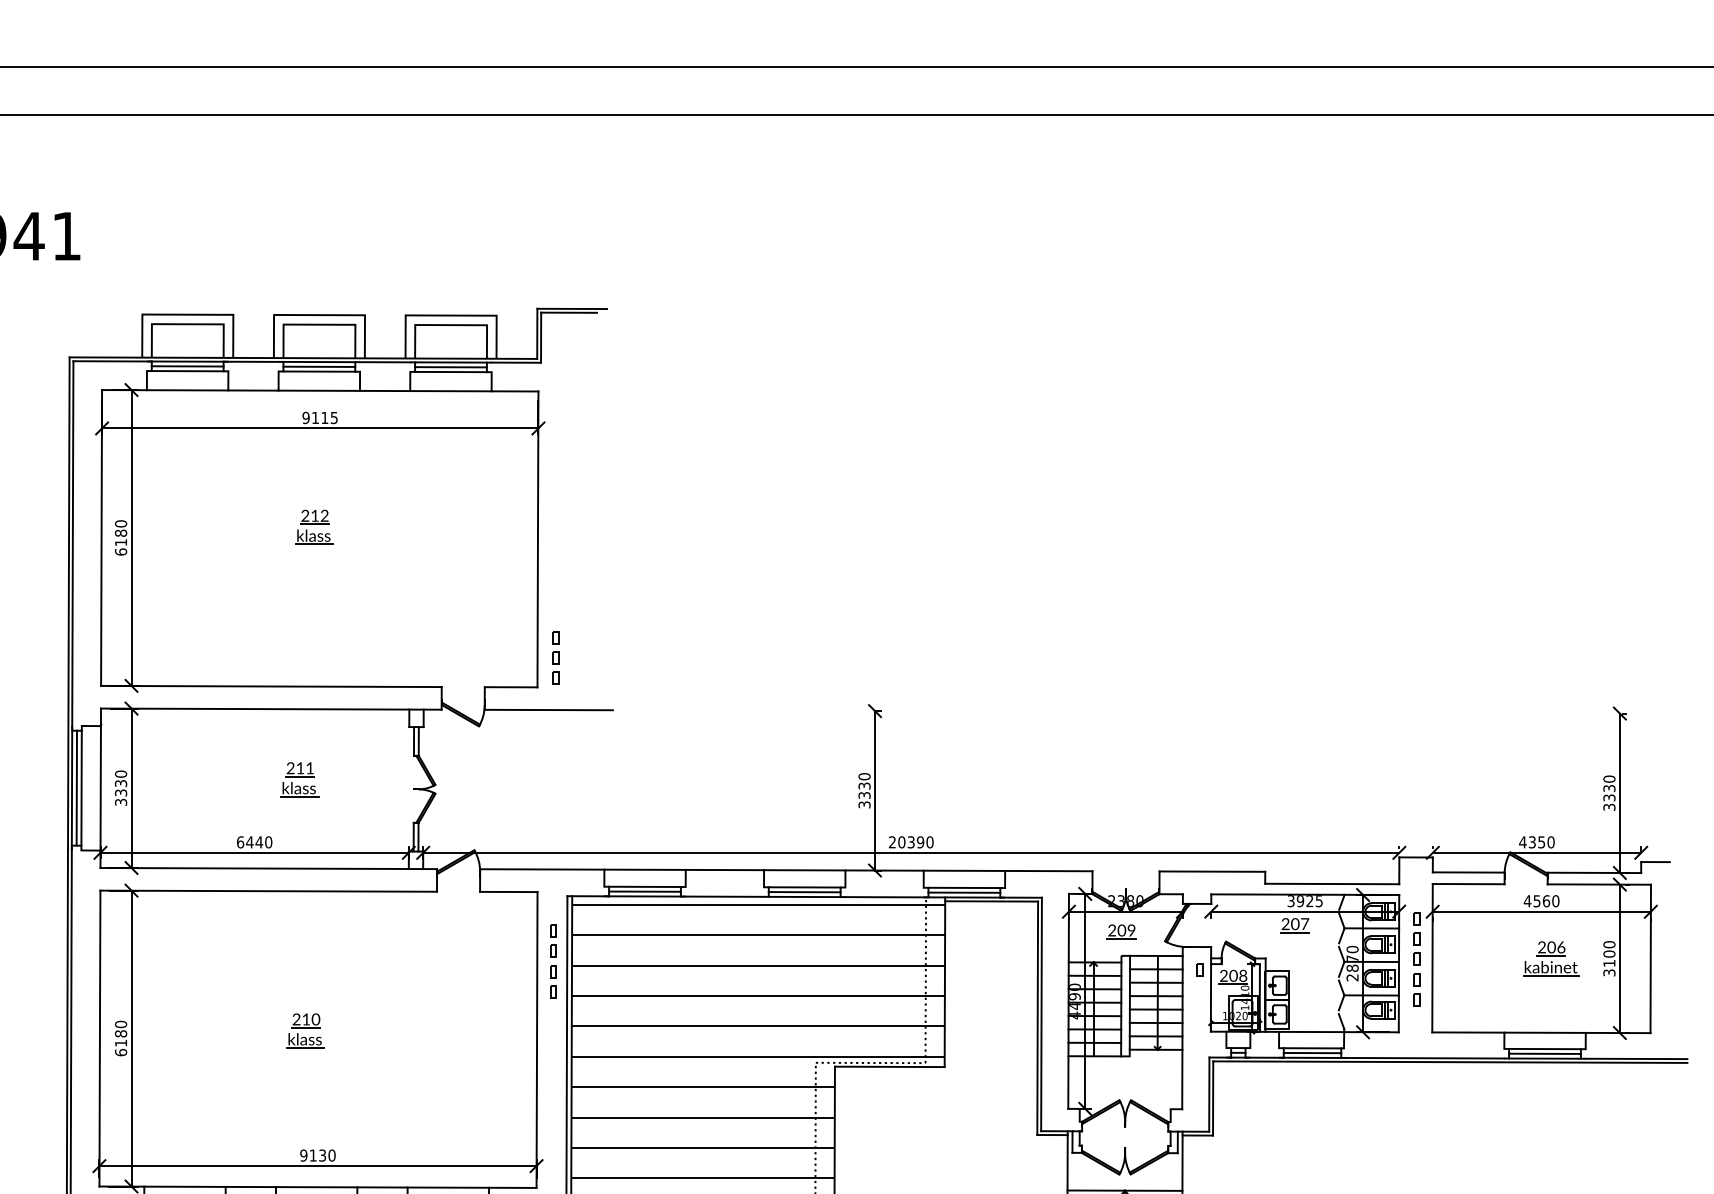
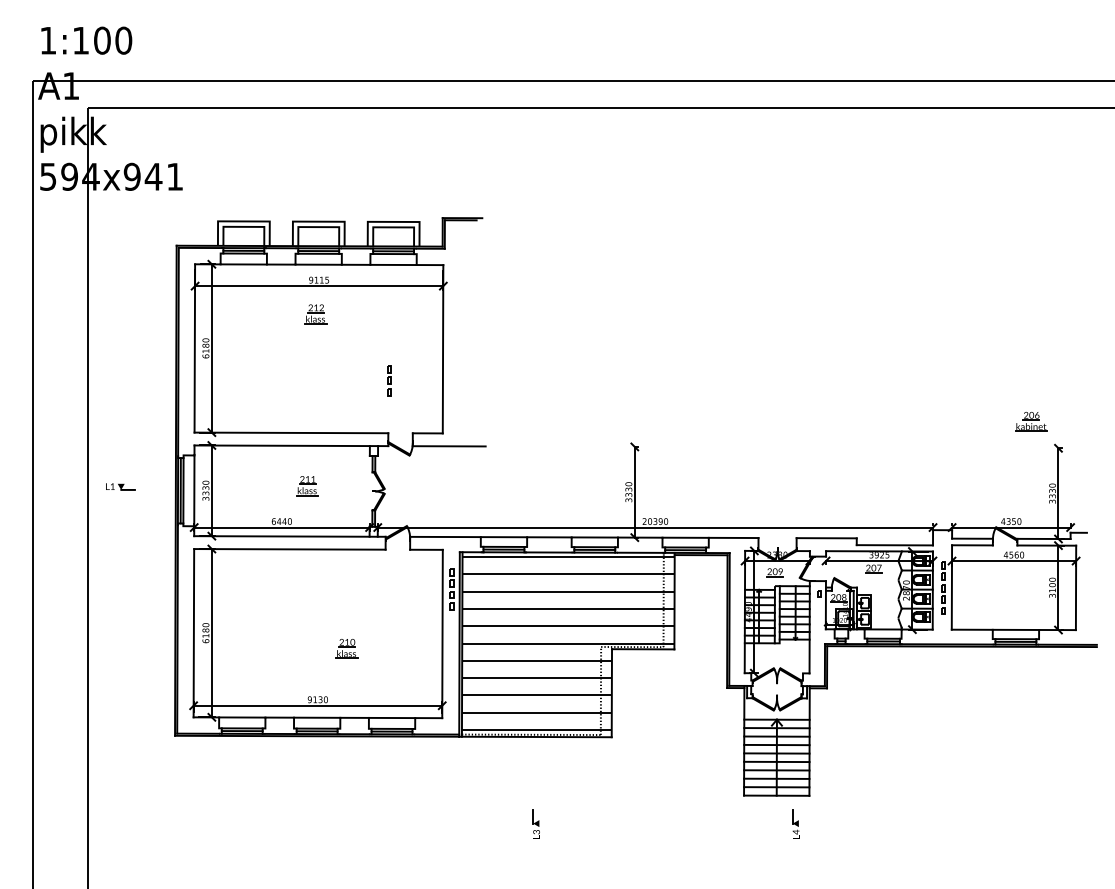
part: (313, 527) -> (315, 314), moved
line: (554, 657) -> (388, 380), moved
part: (1551, 958) -> (1031, 421), moved
part: (304, 1030) -> (346, 648), moved

